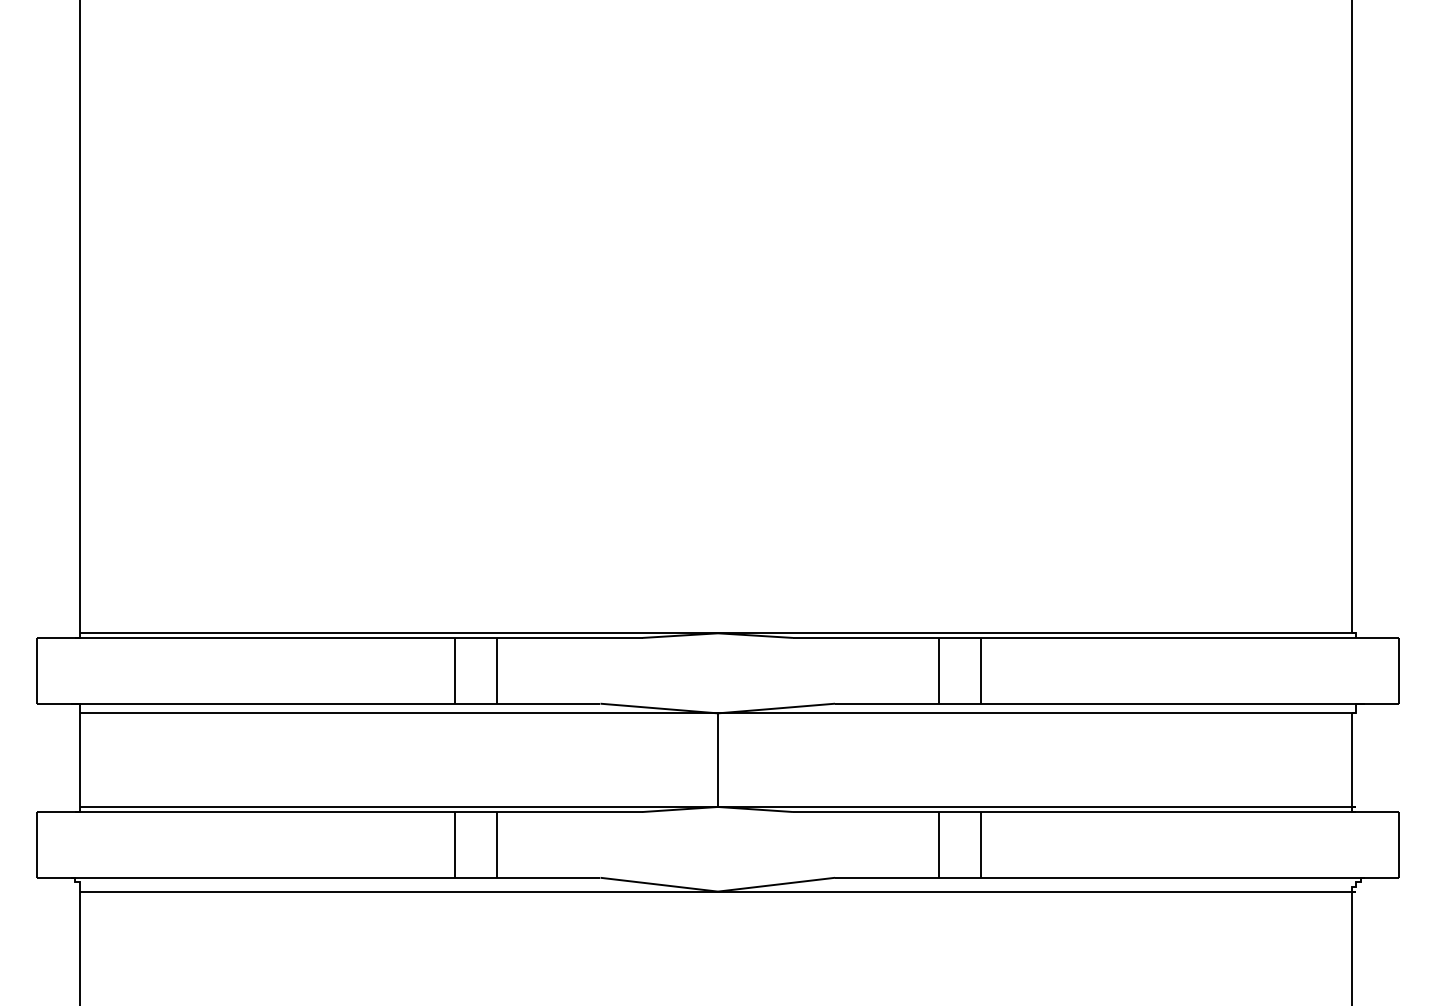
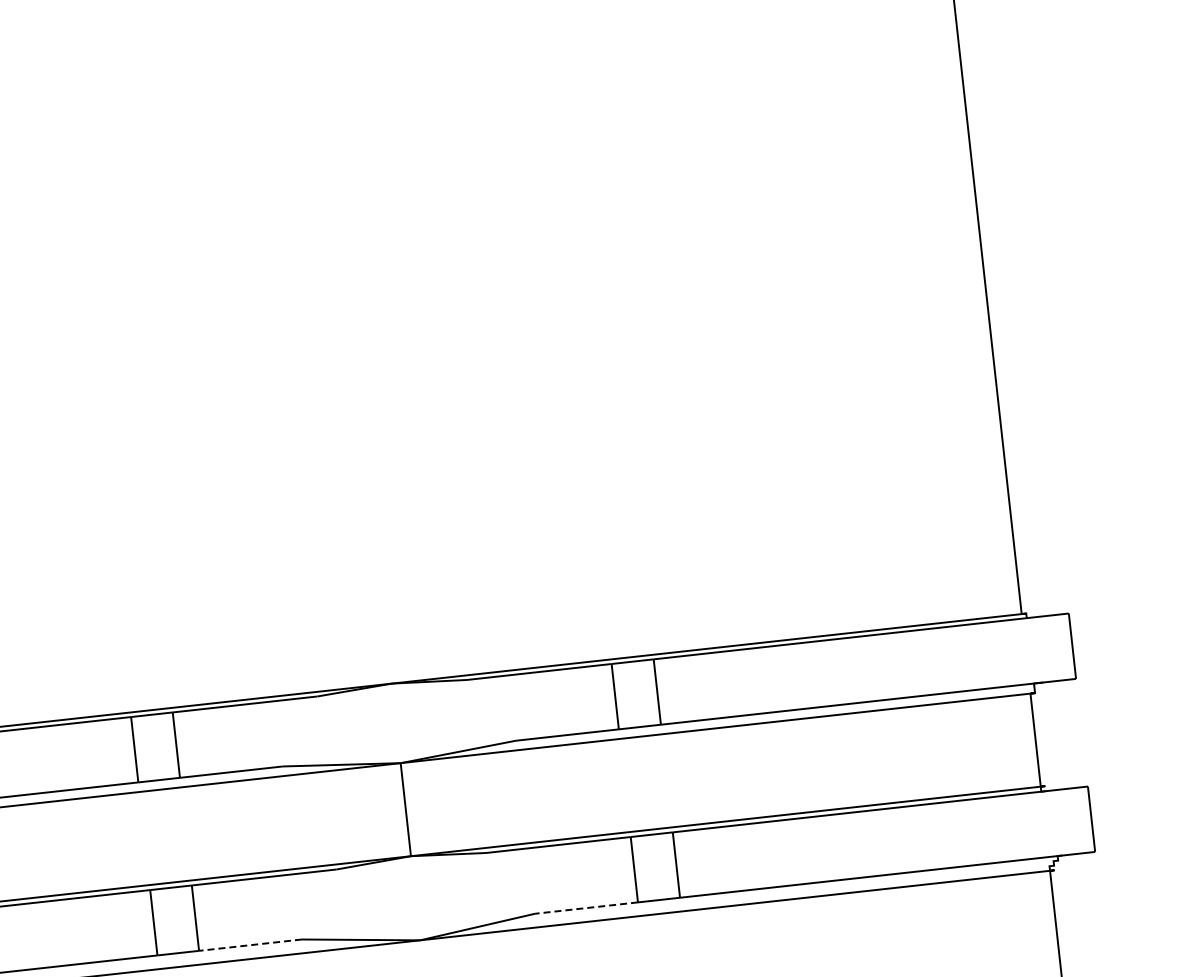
line: (548, 877) -> (250, 944), solid -> dashed
line: (886, 877) -> (586, 907), solid -> dashed

